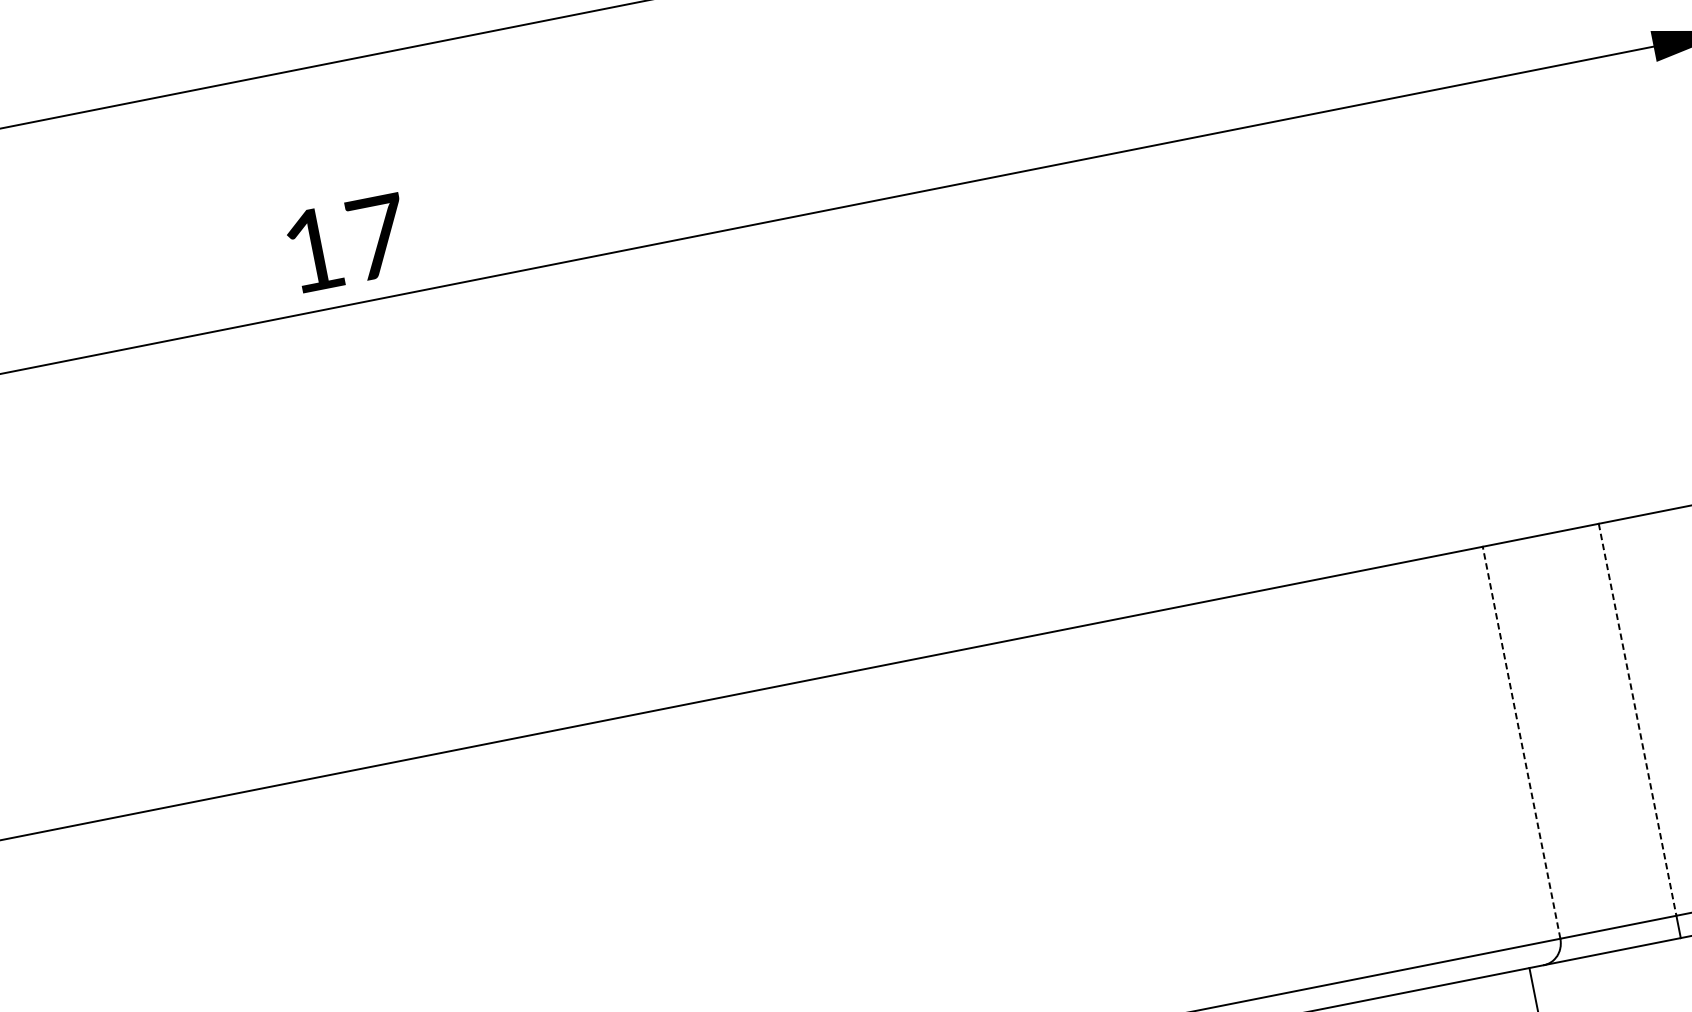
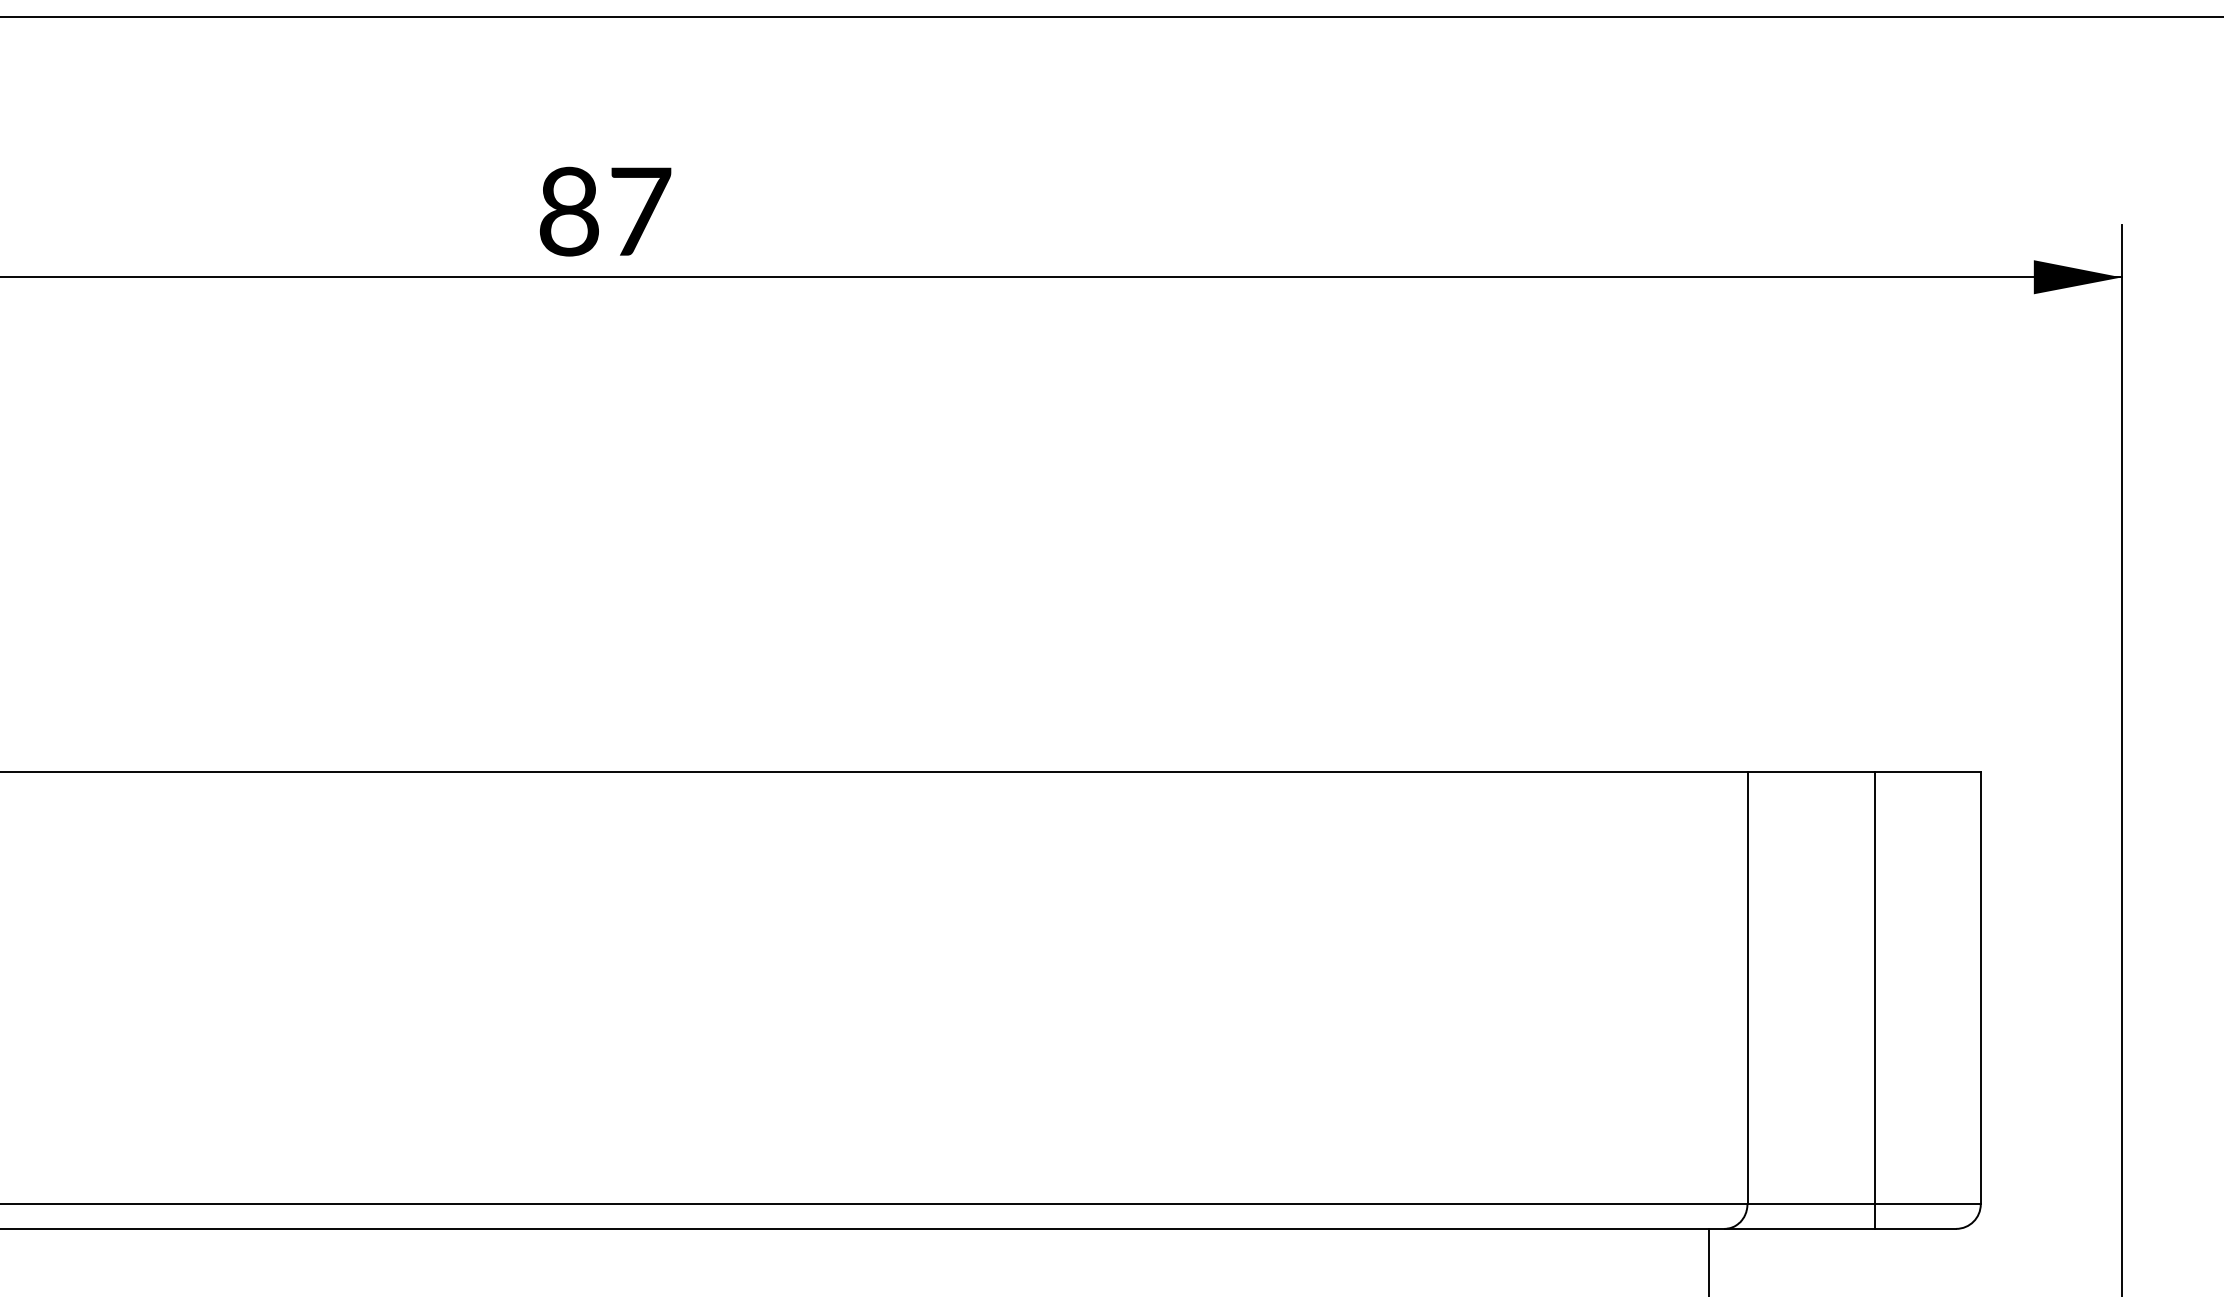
text: (312, 250) -> (568, 211), 17 -> 87
line: (1637, 720) -> (1875, 988), dashed -> solid
line: (1521, 742) -> (1747, 987), dashed -> solid

